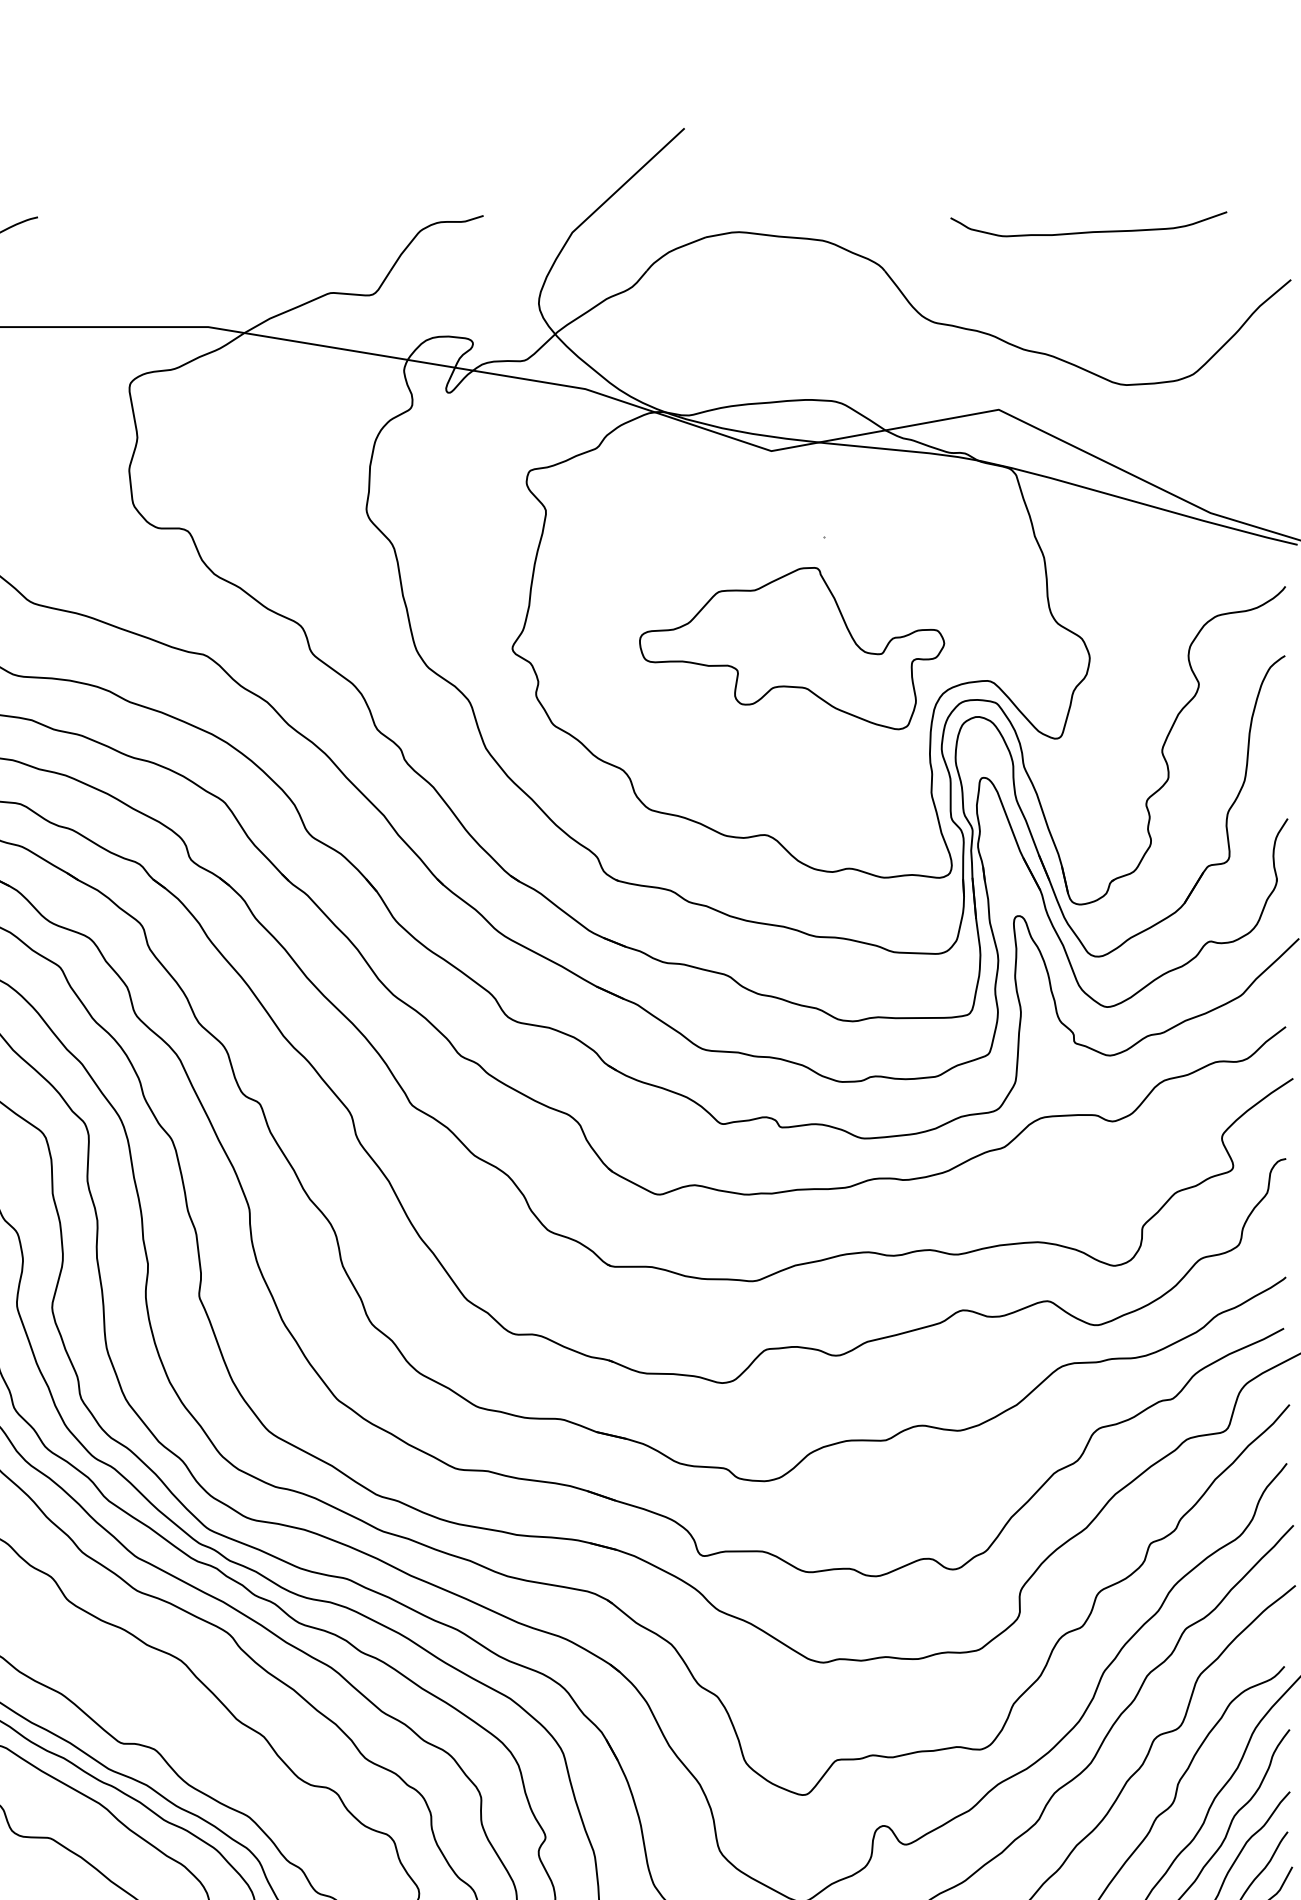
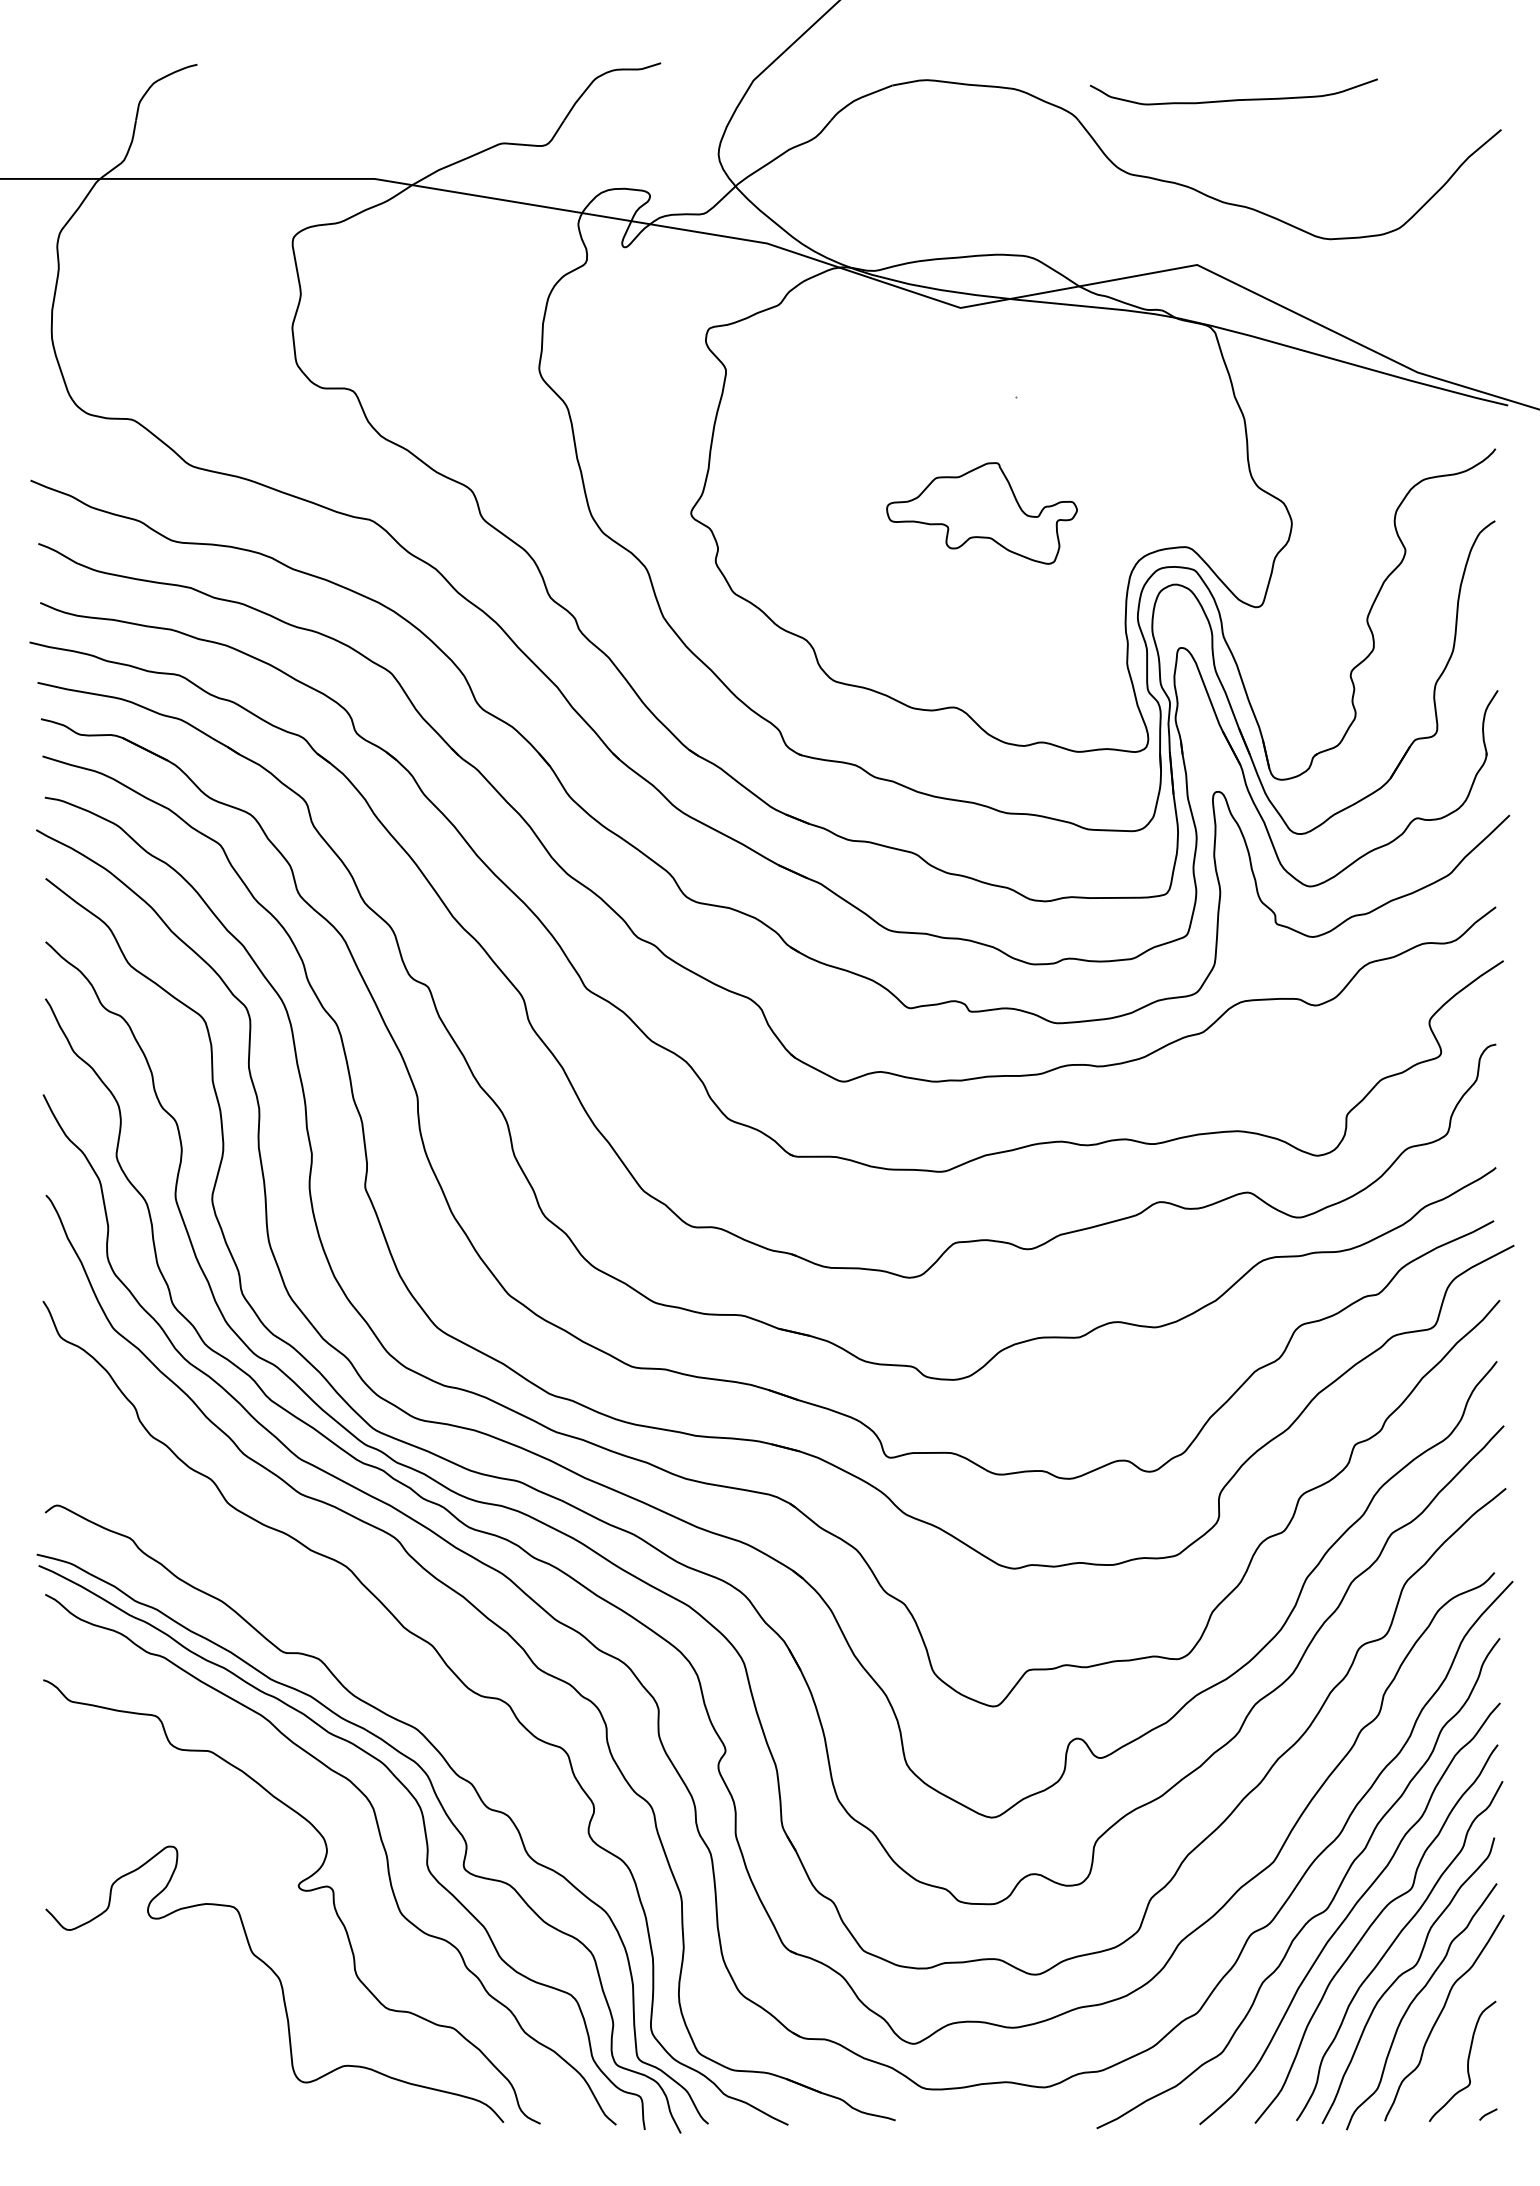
curve: (1088, 231) -> (1233, 99), moved
part: (791, 648) -> (981, 513), size x0.6

